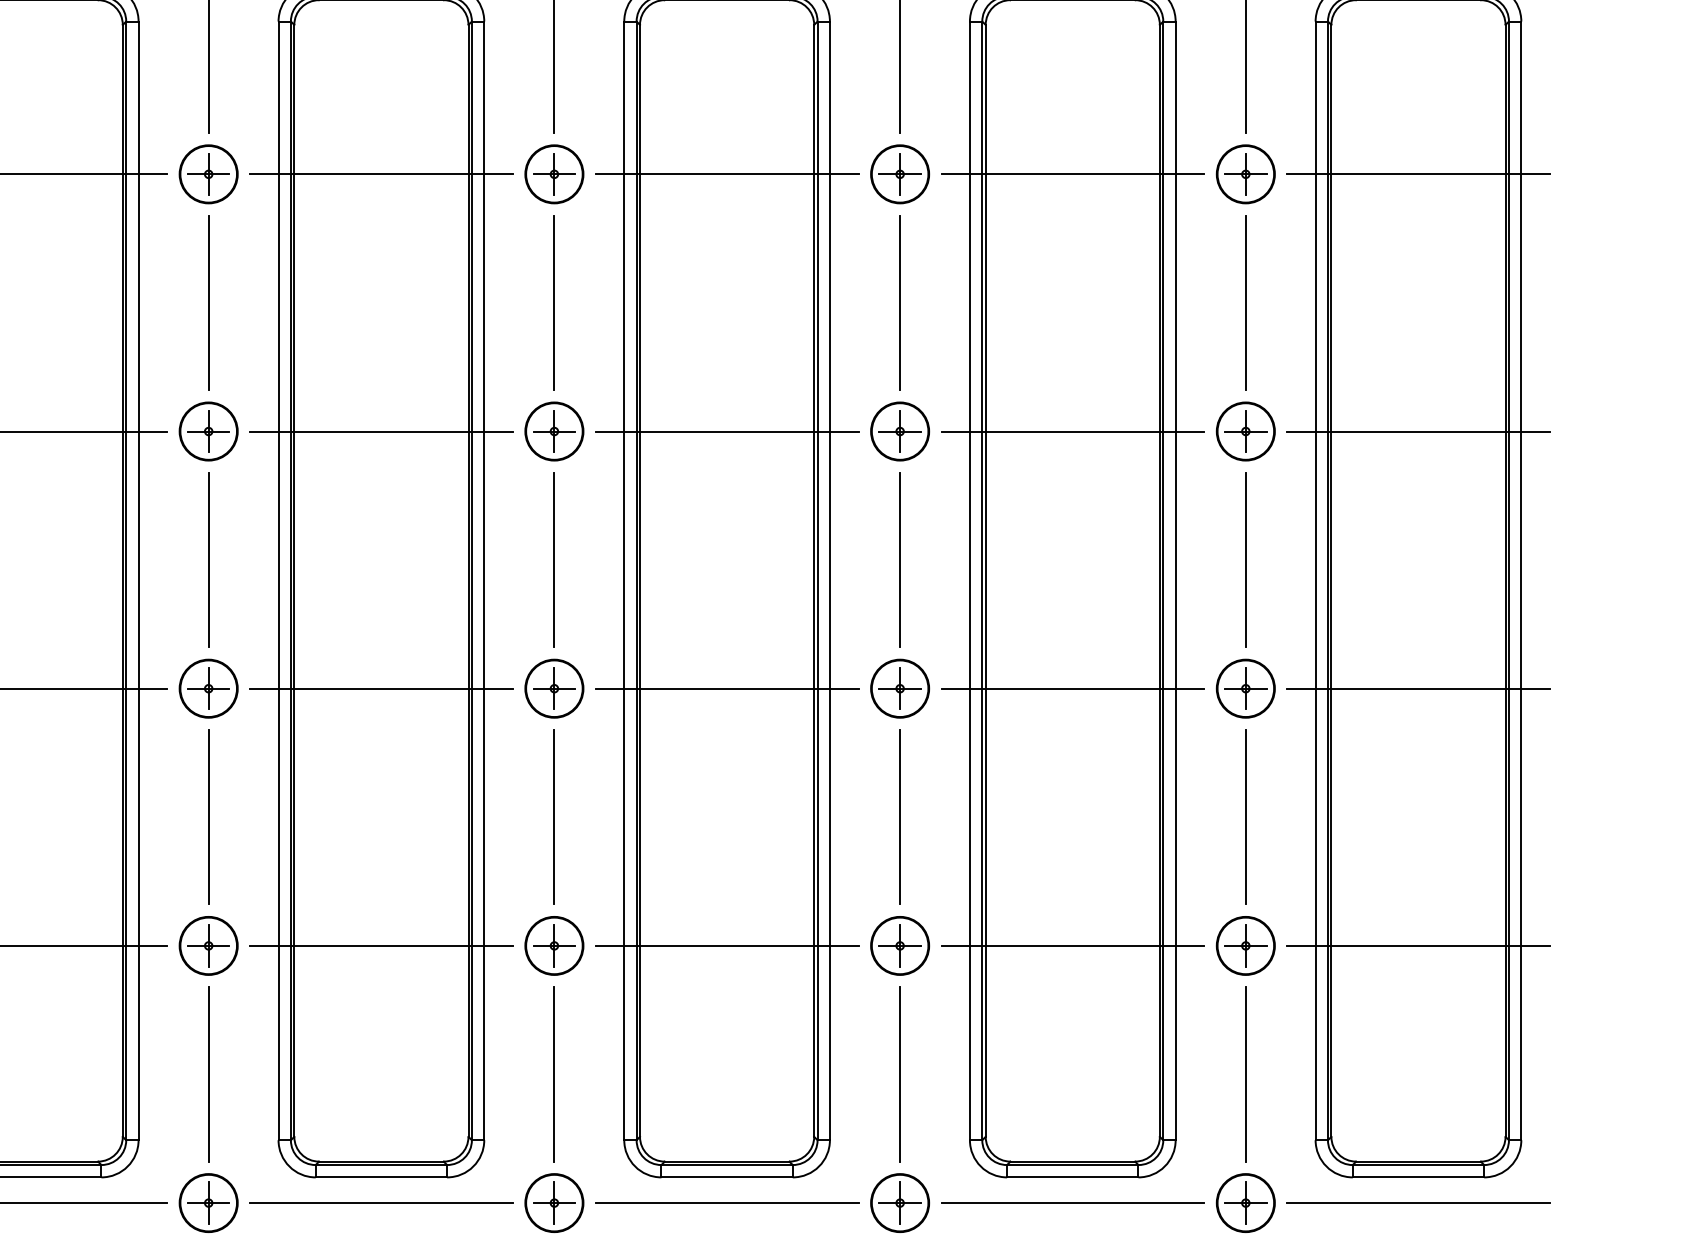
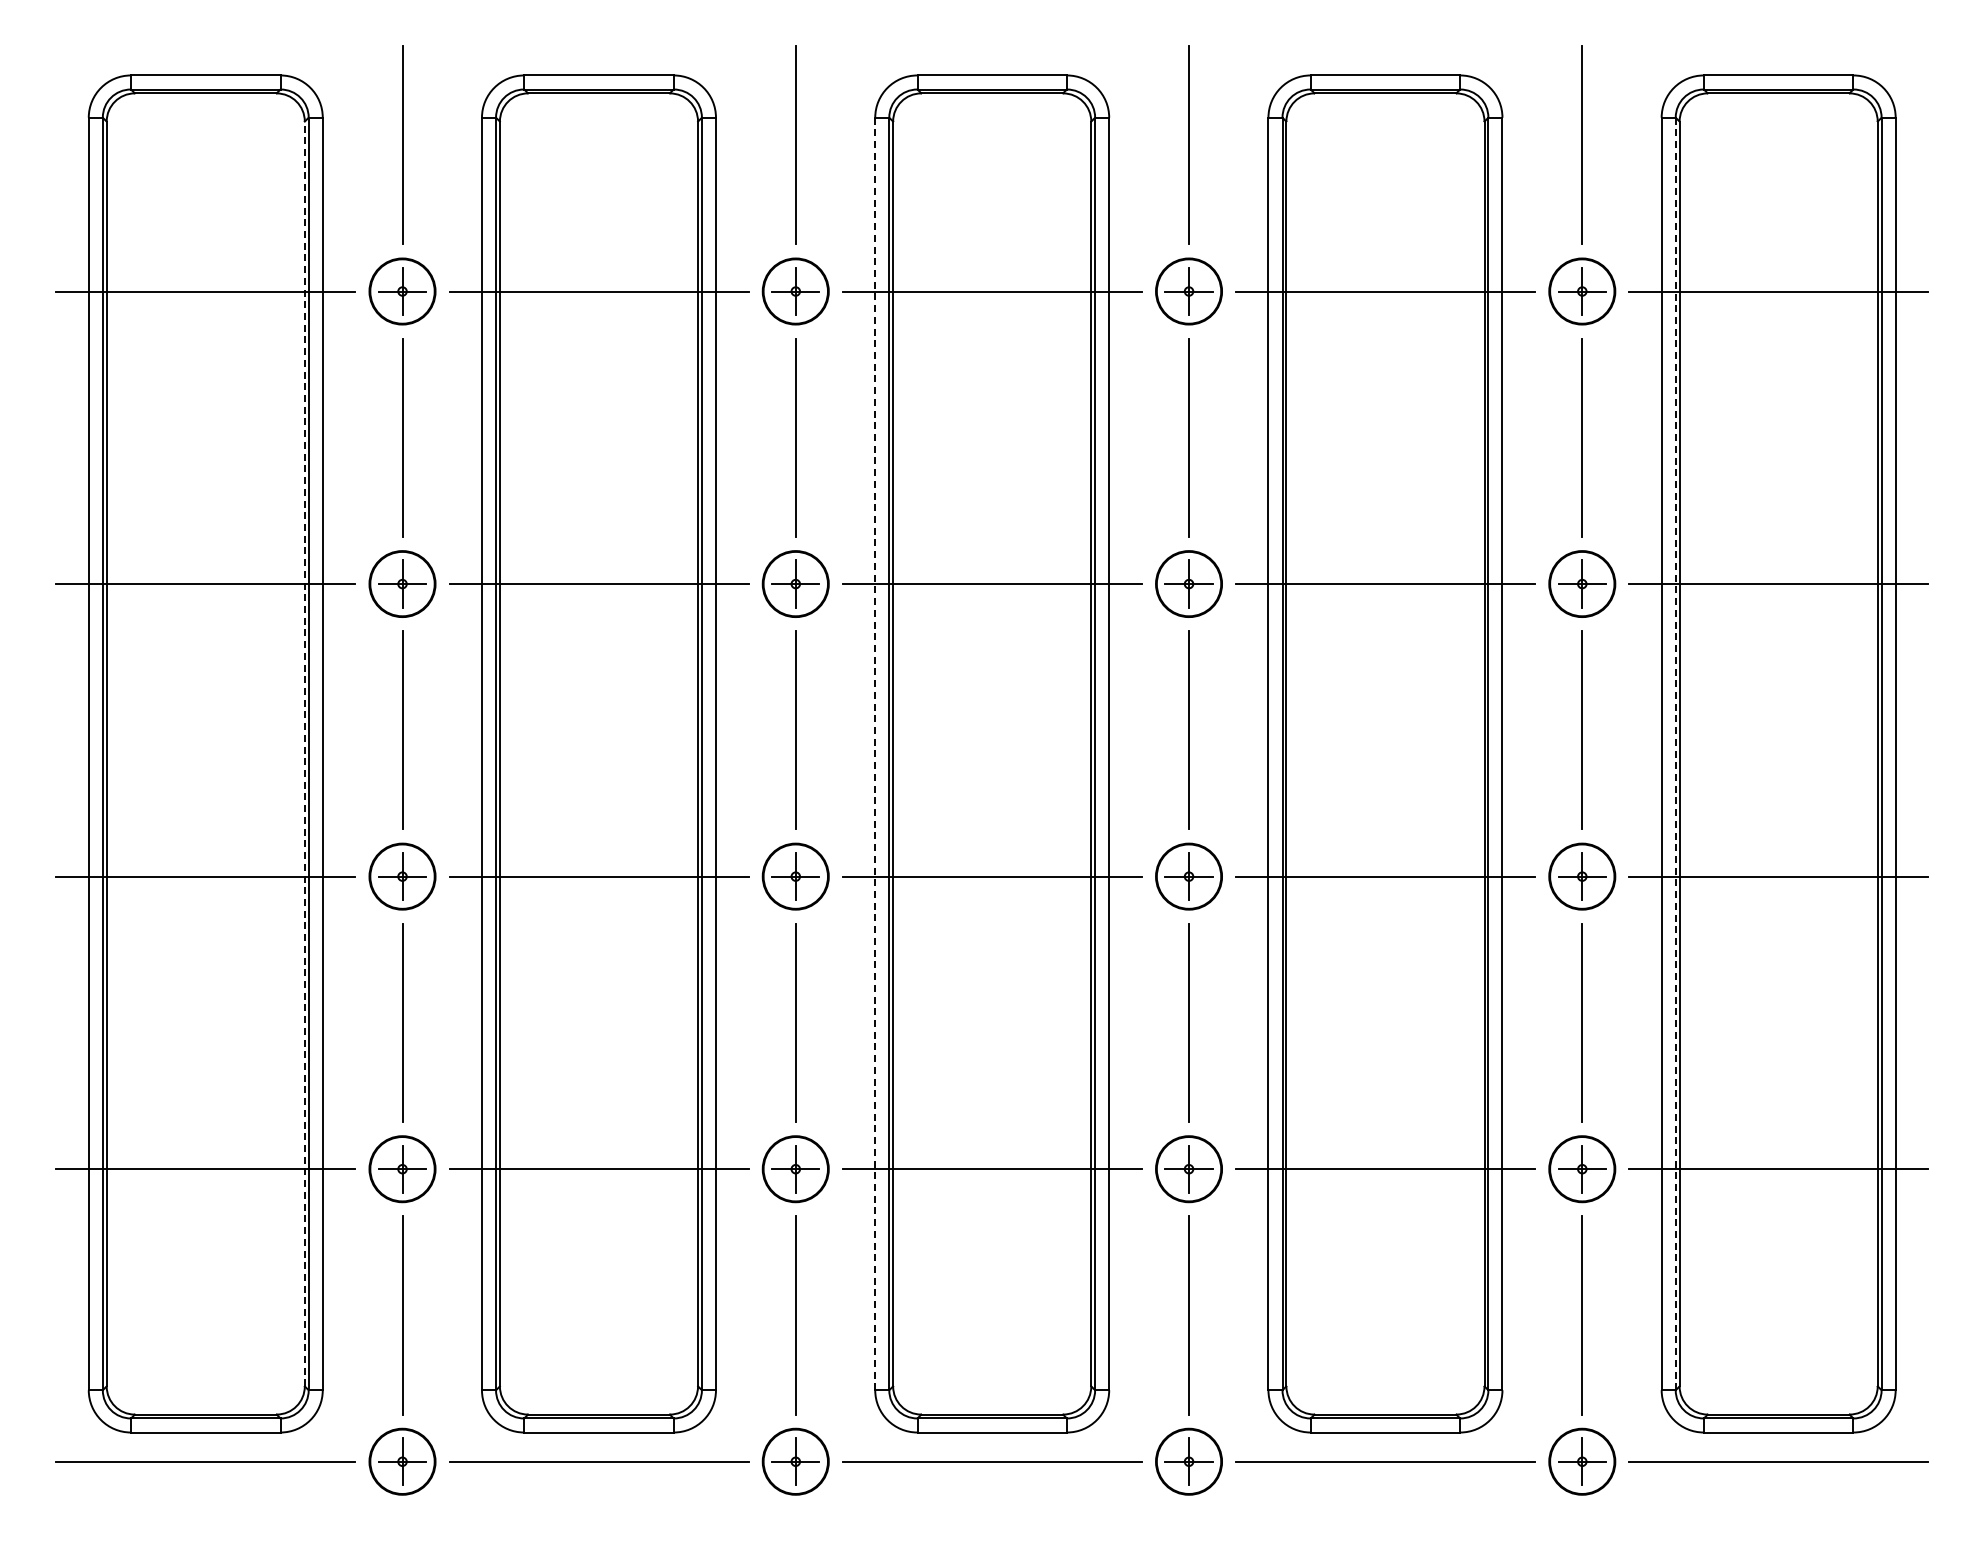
line: (122, 580) -> (304, 753), solid -> dashed
line: (624, 580) -> (875, 753), solid -> dashed
line: (1327, 581) -> (1675, 754), solid -> dashed

